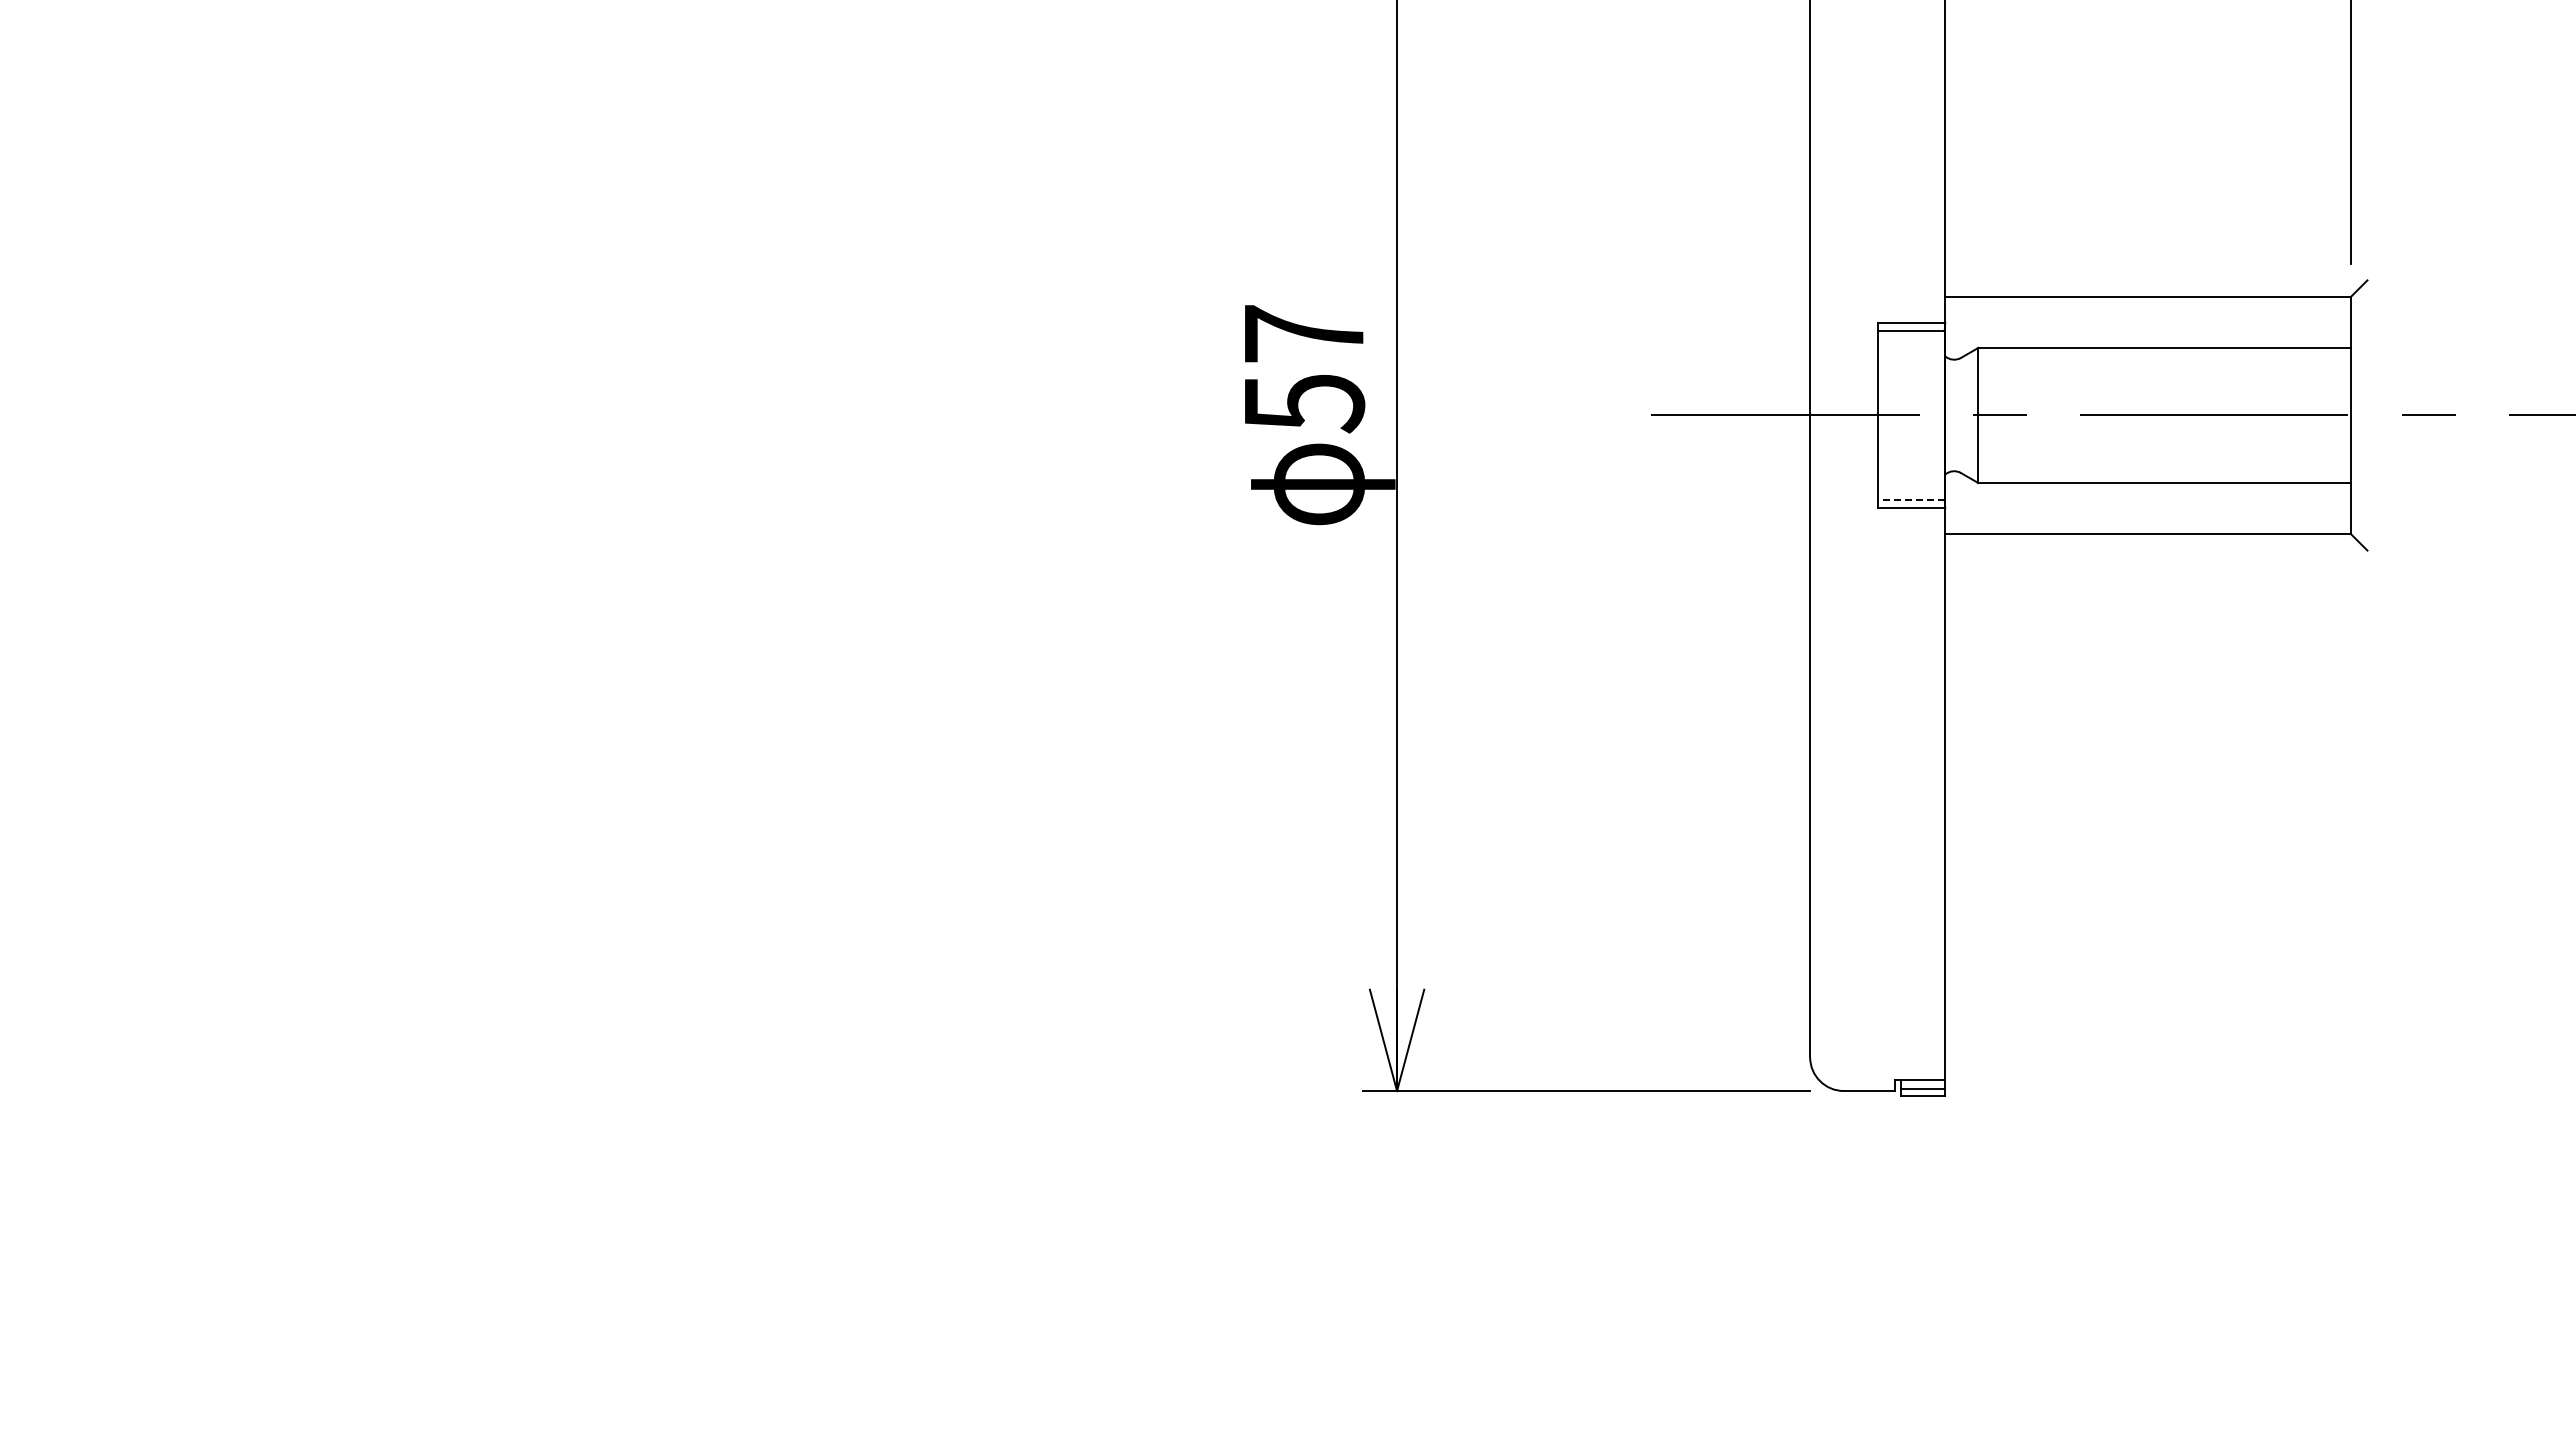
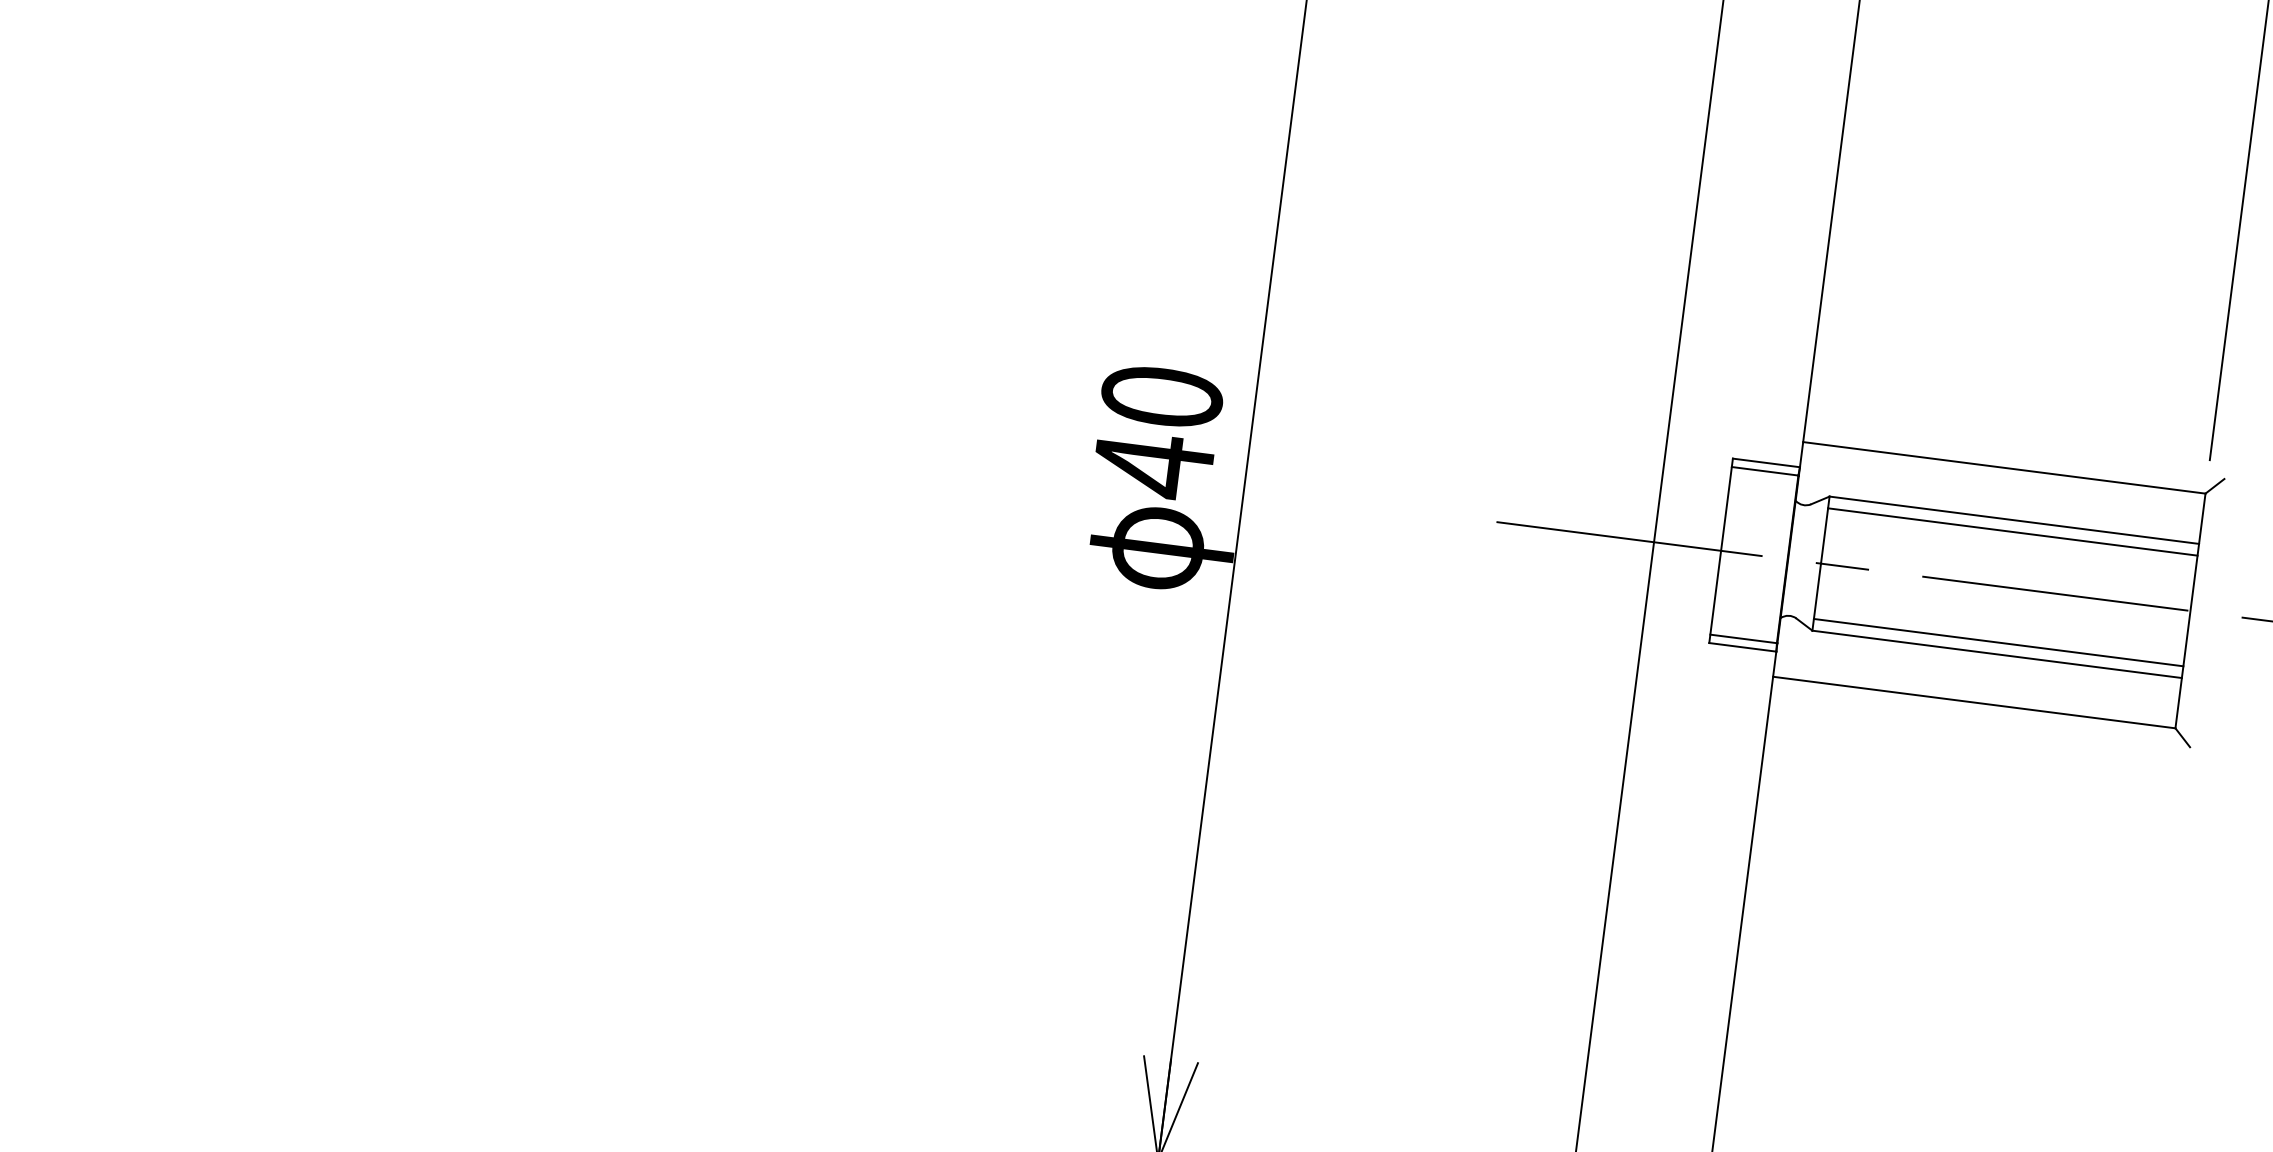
line: (2164, 359) -> (2012, 531), added
text: (1304, 369) -> (1158, 432), 57 -> 40
line: (2164, 471) -> (1998, 642), added
line: (1911, 499) -> (1743, 638), dashed -> solid

